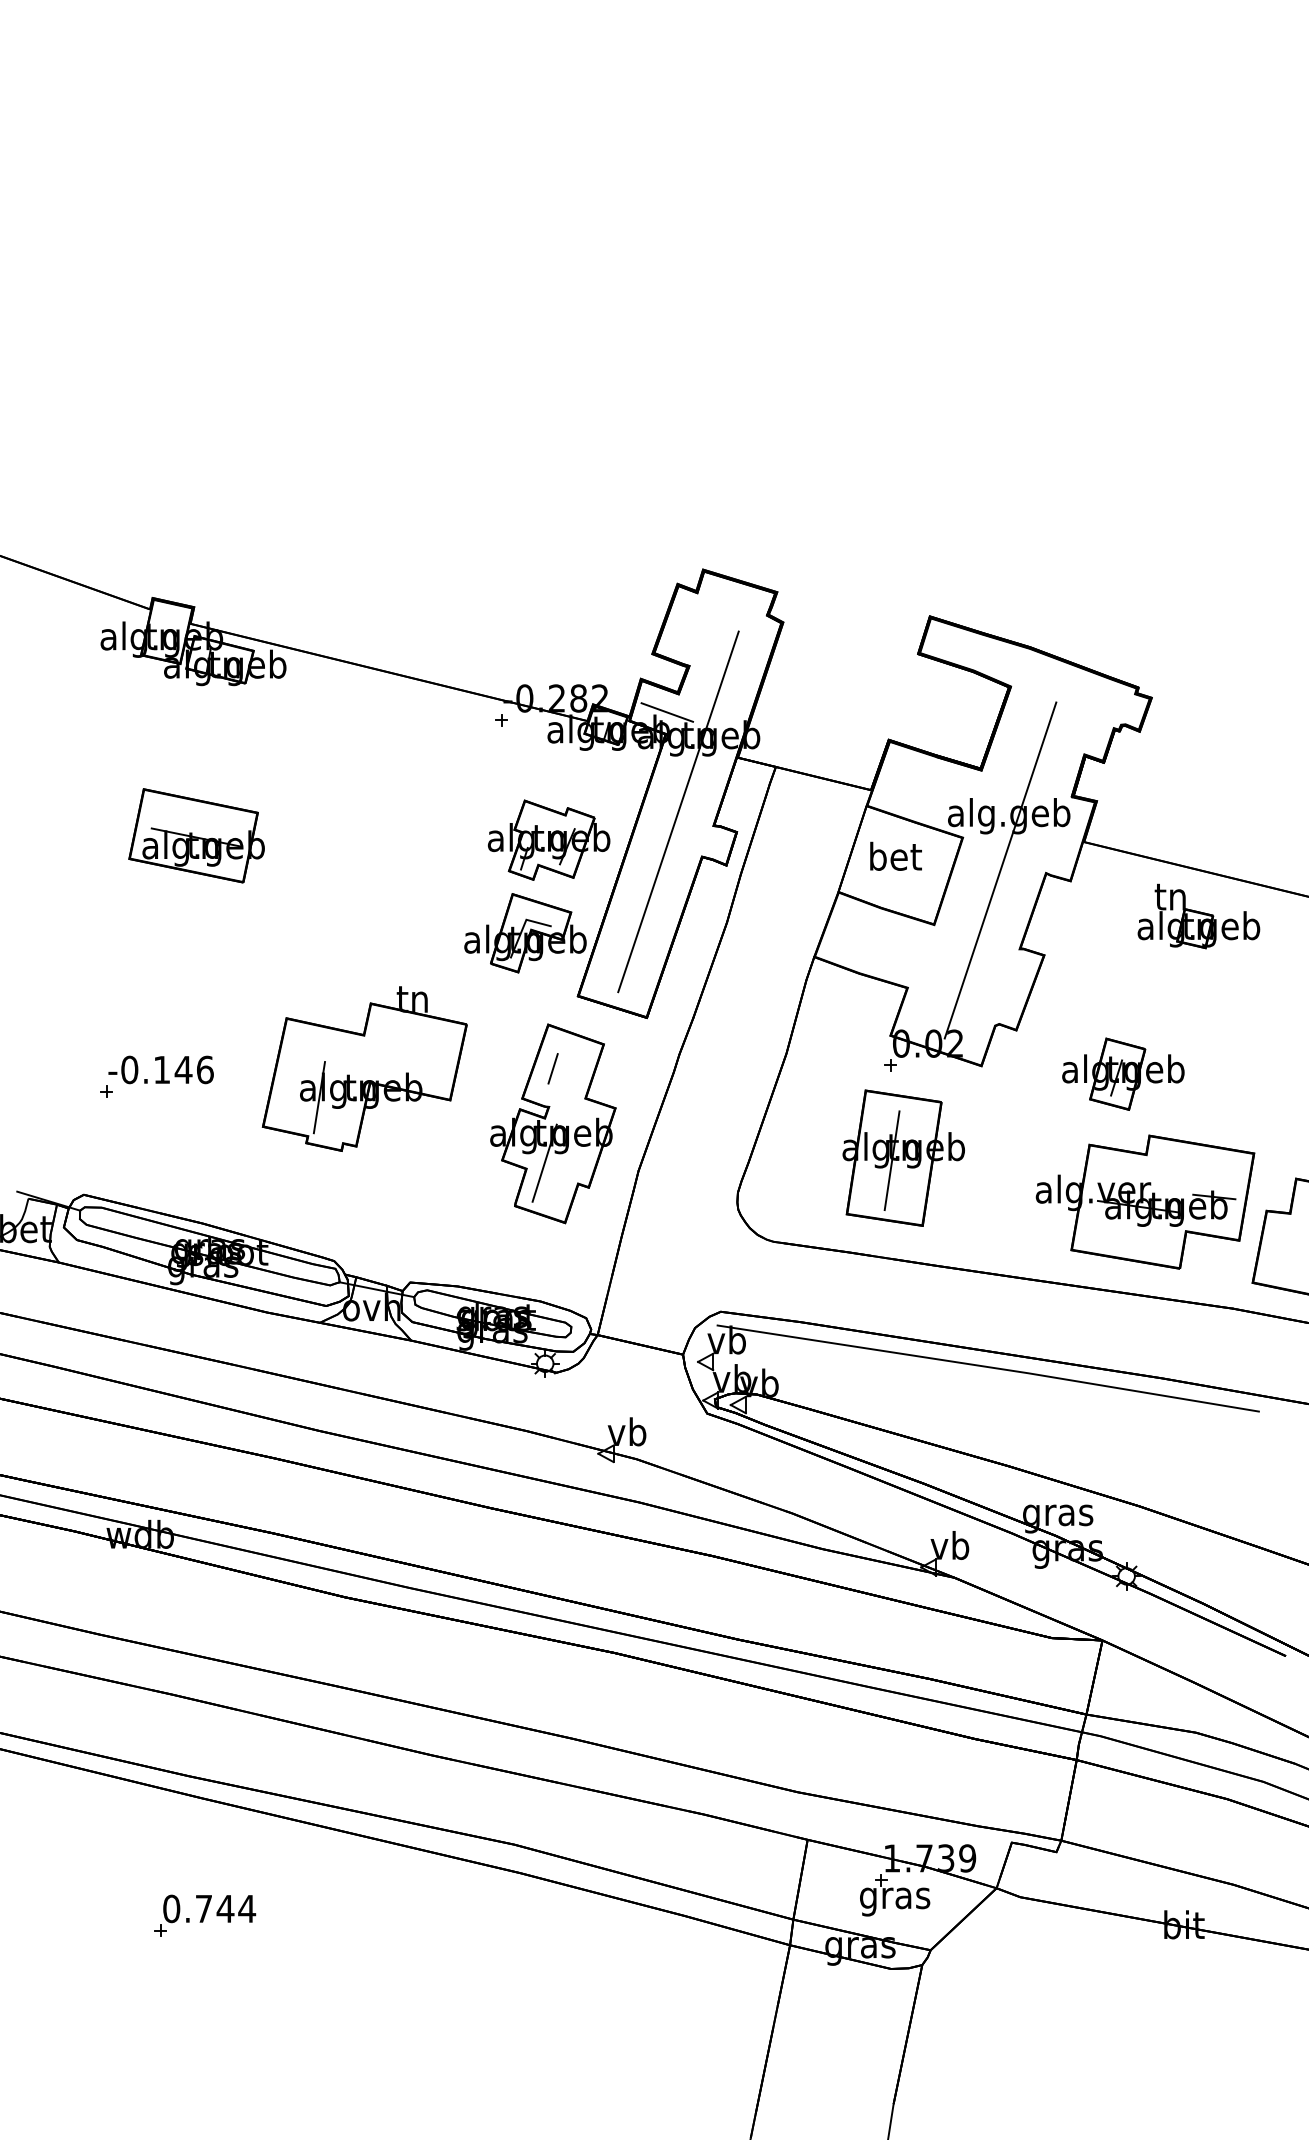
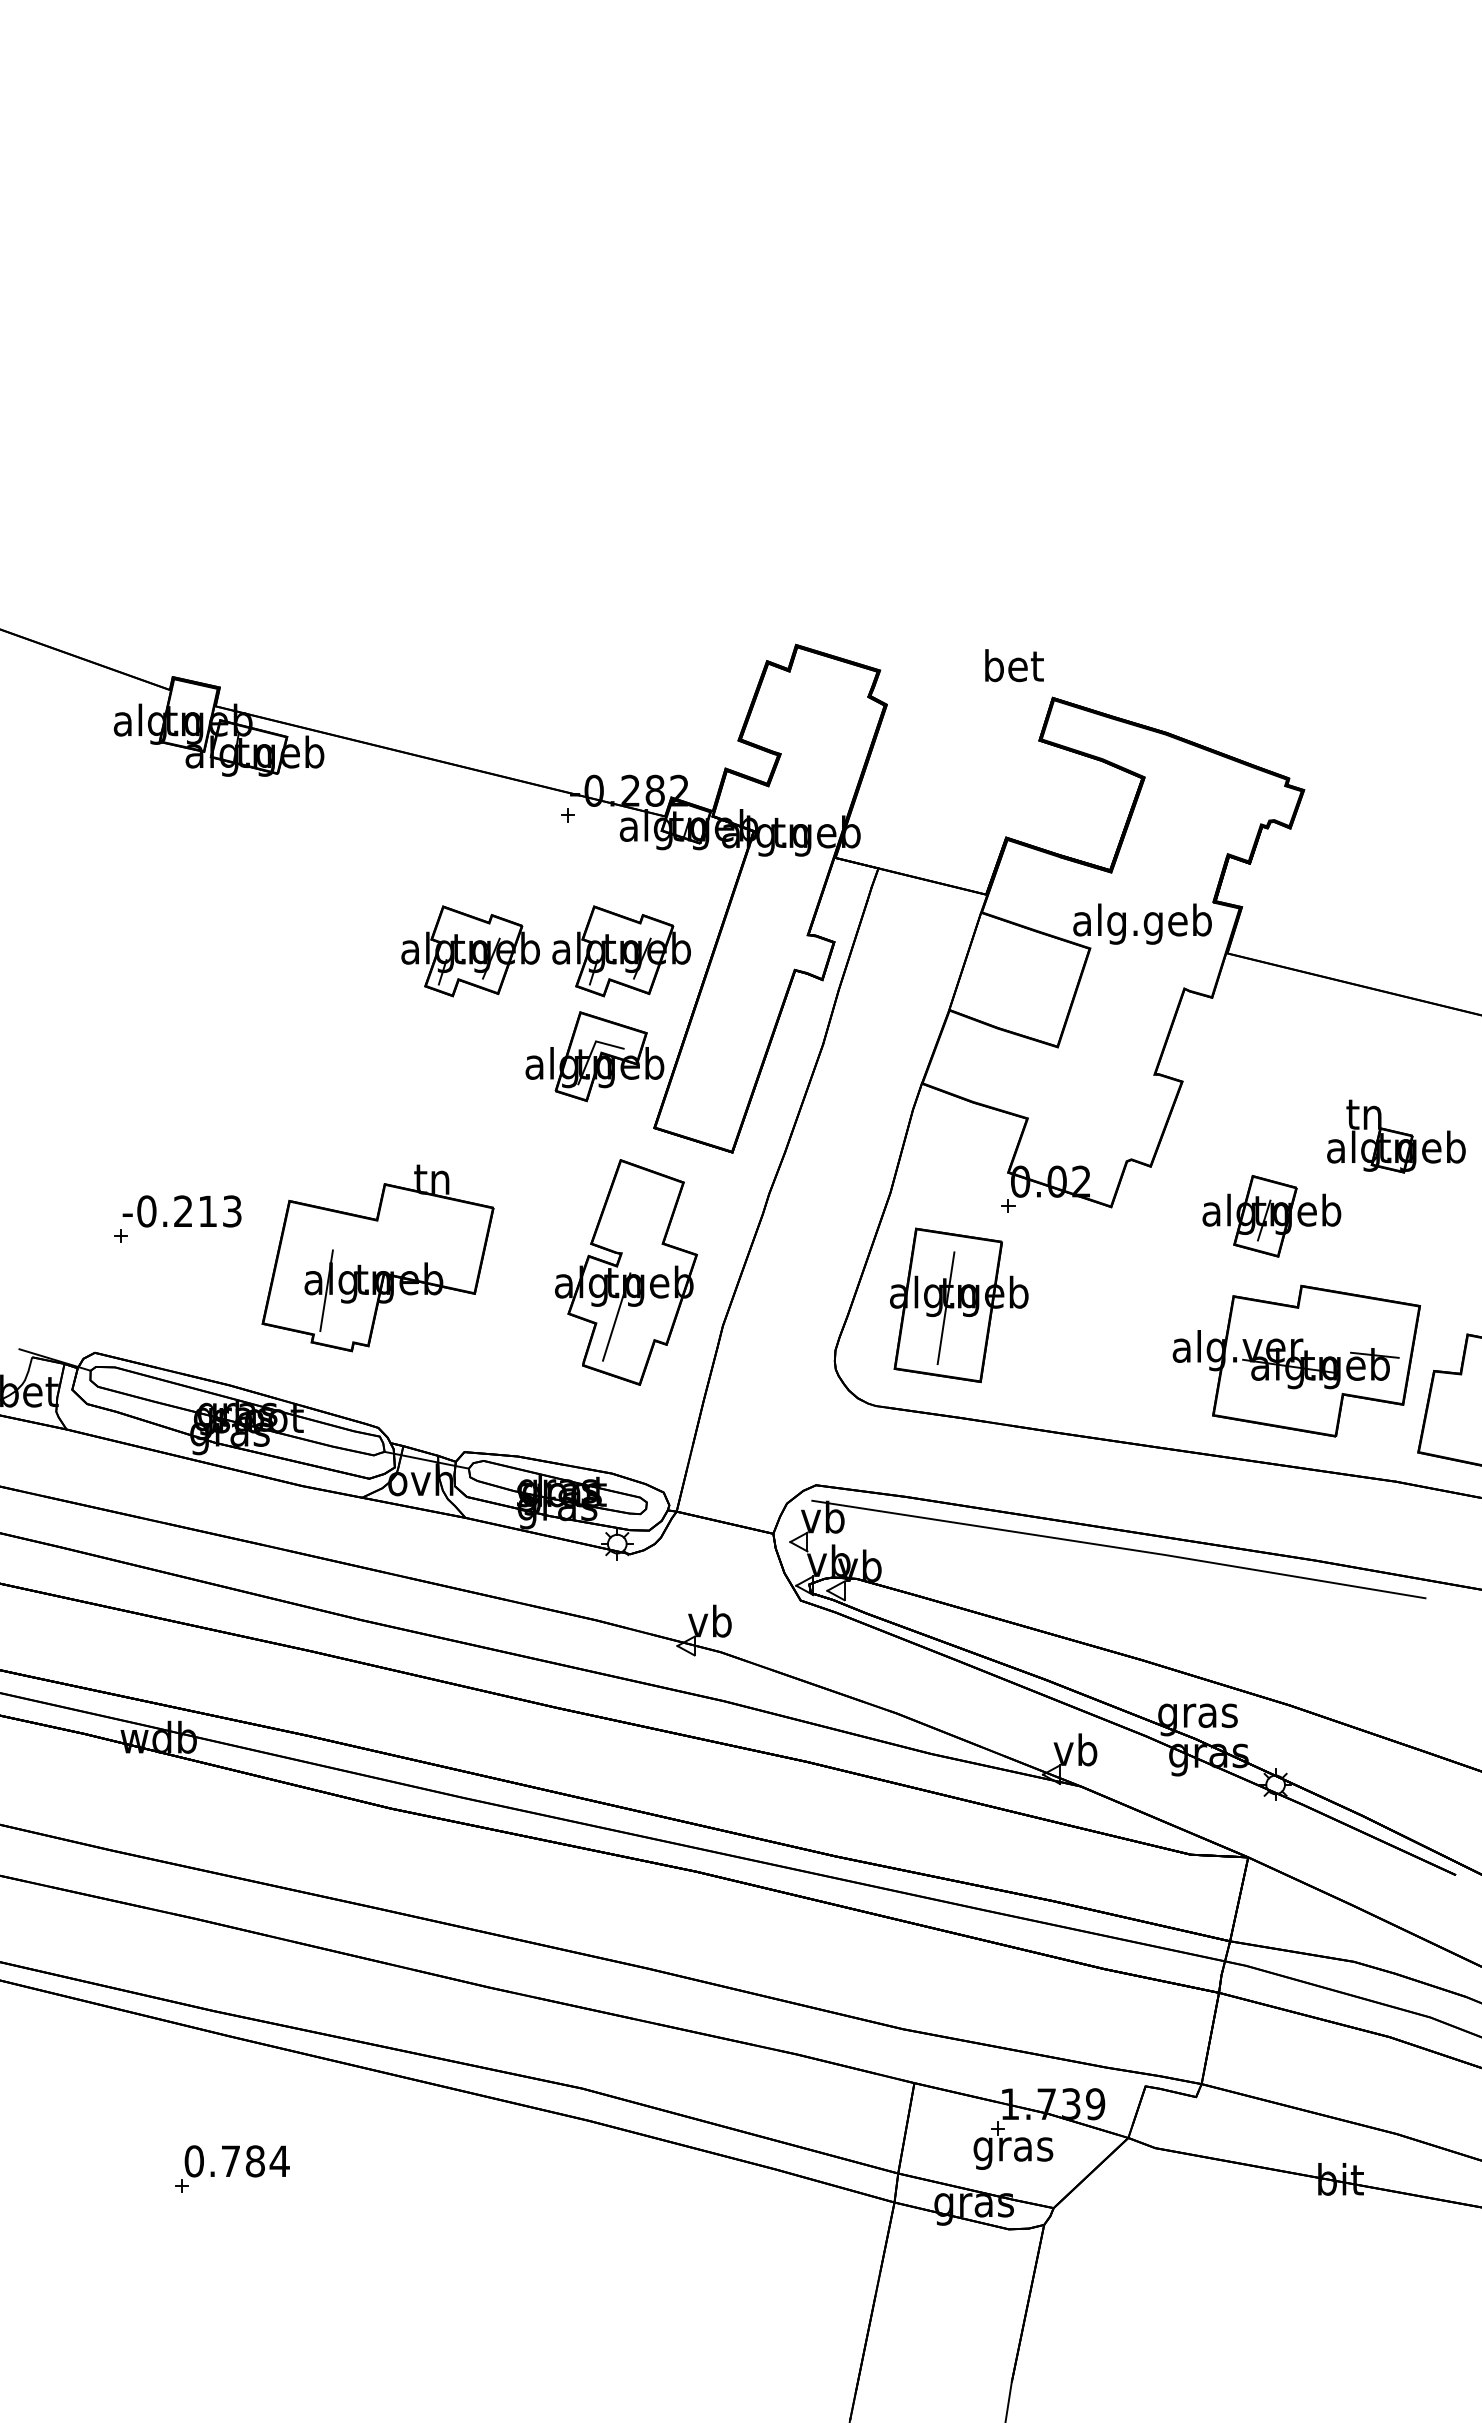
line: (667, 712) -> (755, 806), removed
line: (677, 812) -> (767, 919), removed
part: (196, 835) -> (222, 946), removed
part: (415, 840) -> (470, 951), added
text: (896, 856) -> (1014, 665), moved
line: (1000, 870) -> (1132, 985), removed
part: (1198, 916) -> (1396, 1136), moved
line: (553, 1068) -> (626, 1209), removed
part: (364, 1069) -> (377, 1258), moved
text: (184, 1070) -> (208, 1211), -0.146 -> -0.213
part: (904, 1158) -> (959, 1305), moved
text: (225, 1909) -> (255, 2161), 0.744 -> 0.784

